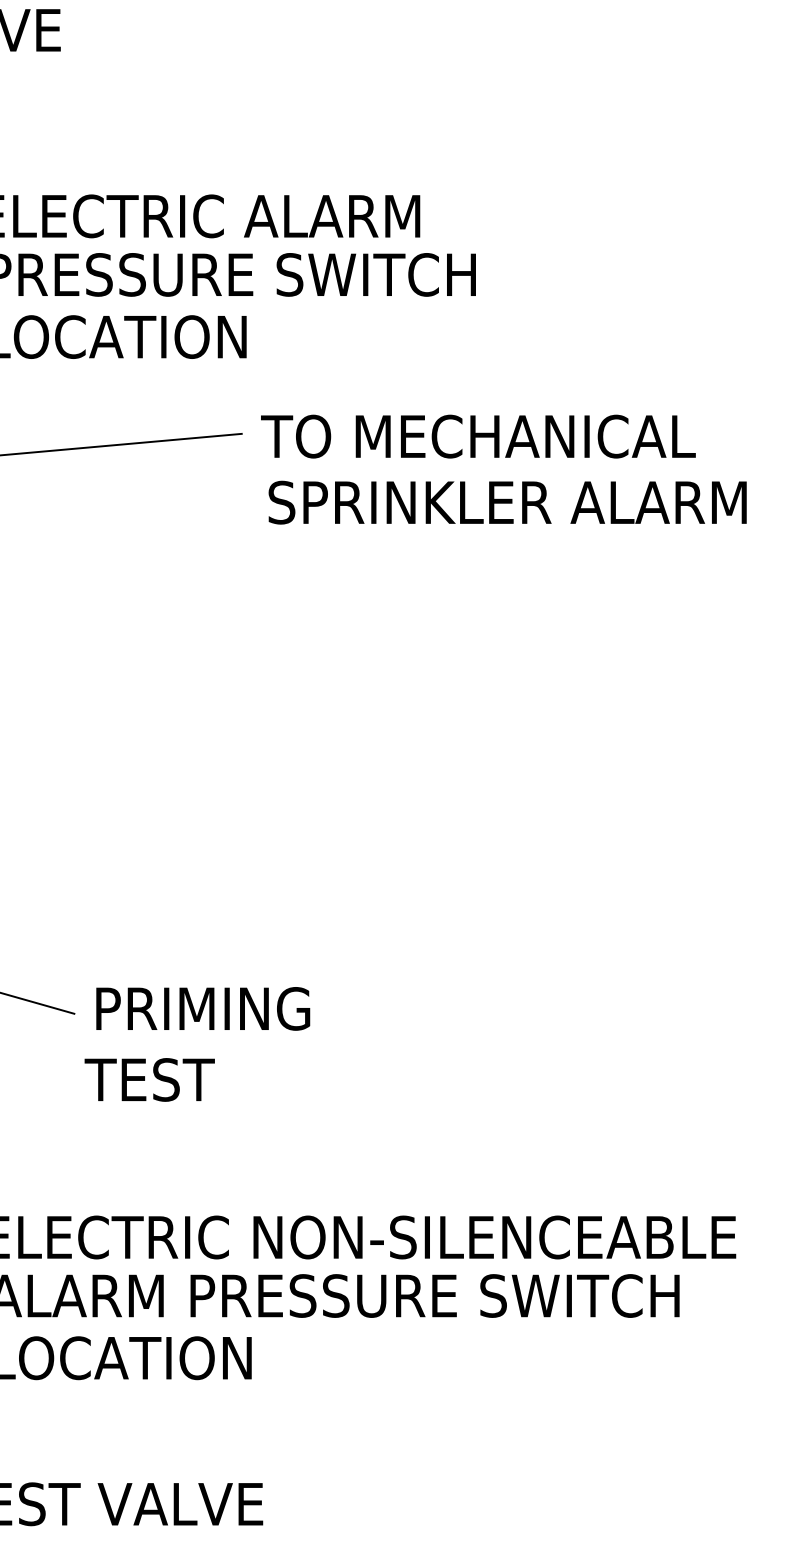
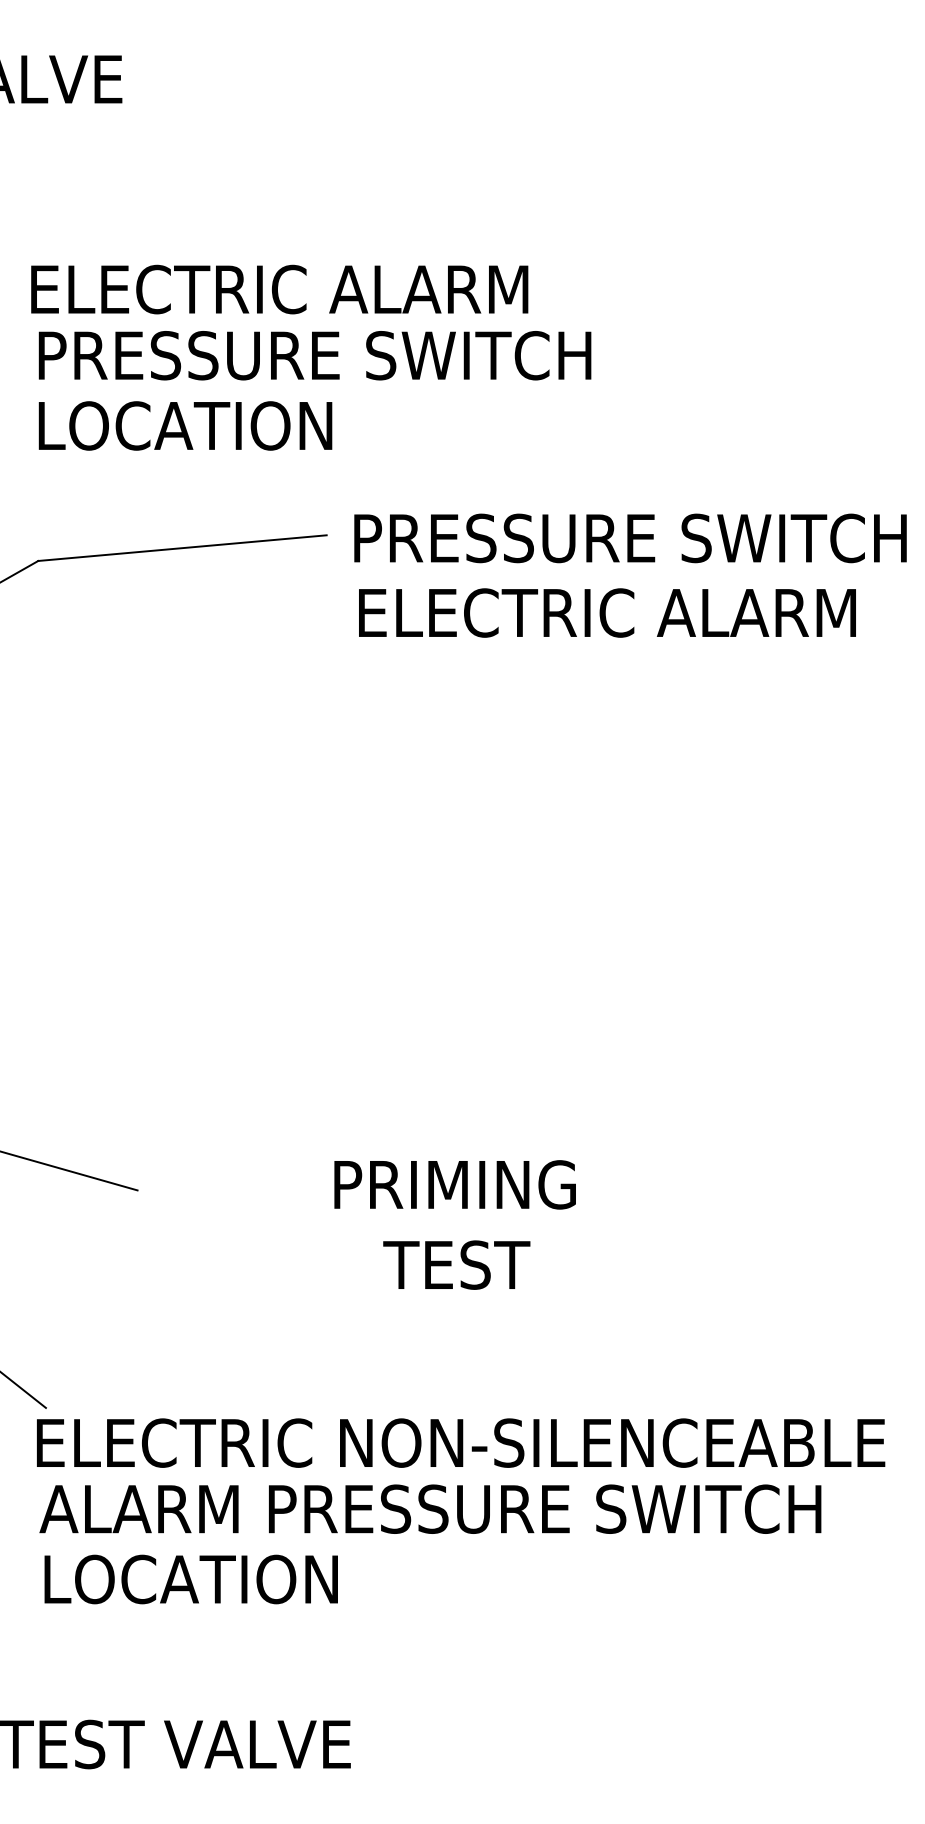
text: (508, 436) -> (627, 538), TO MECHANICAL -> PRESSURE SWITCH
text: (508, 502) -> (627, 612), SPRINKLER ALARM -> ELECTRIC ALARM
text: (202, 1008) -> (454, 1184), moved
text: (149, 1079) -> (456, 1264), moved

